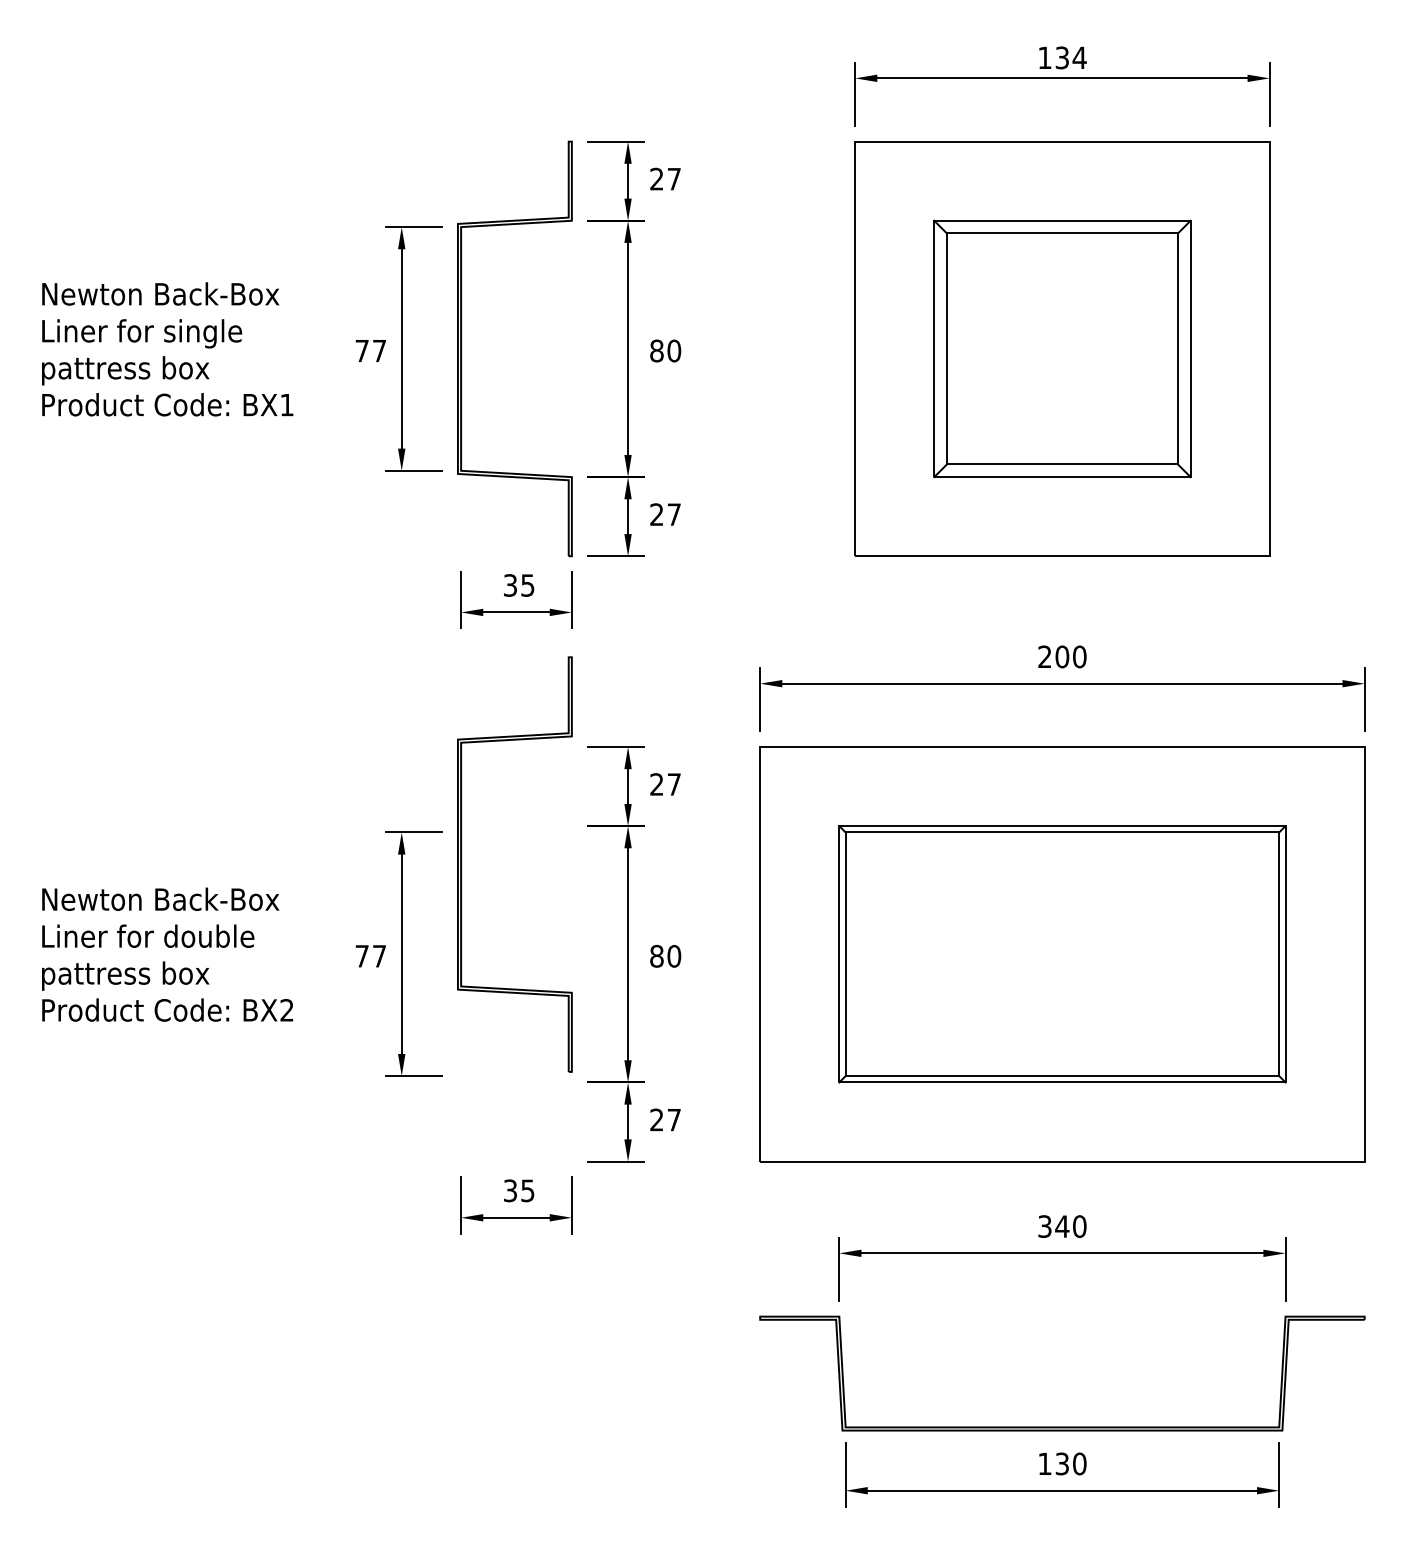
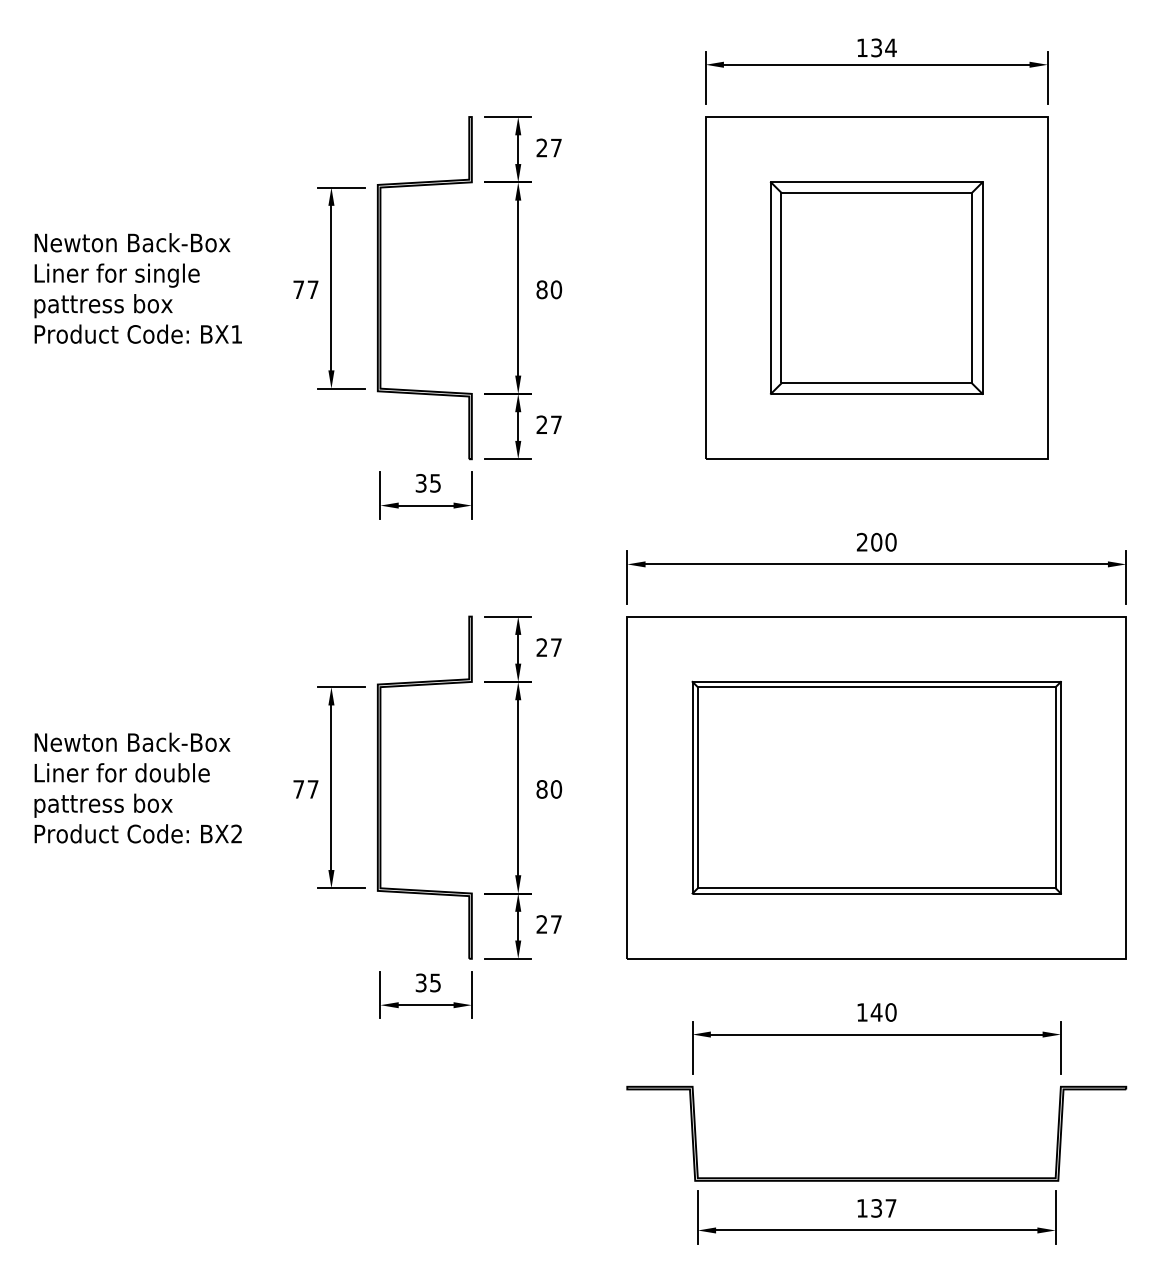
part: (462, 864) -> (381, 787), moved
text: (1045, 1226) -> (862, 1012), 340 -> 140
text: (1079, 1464) -> (890, 1208), 130 -> 137

